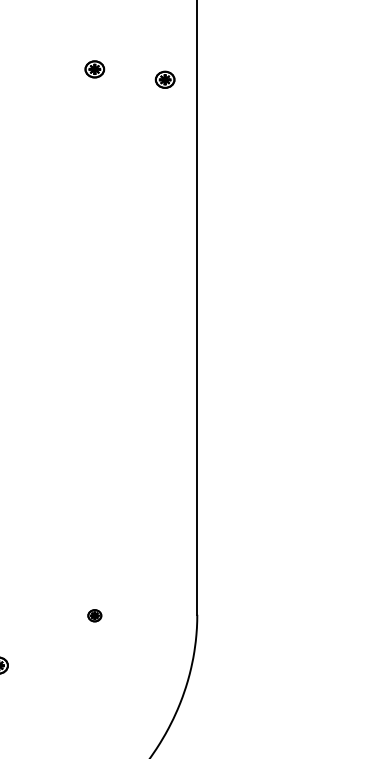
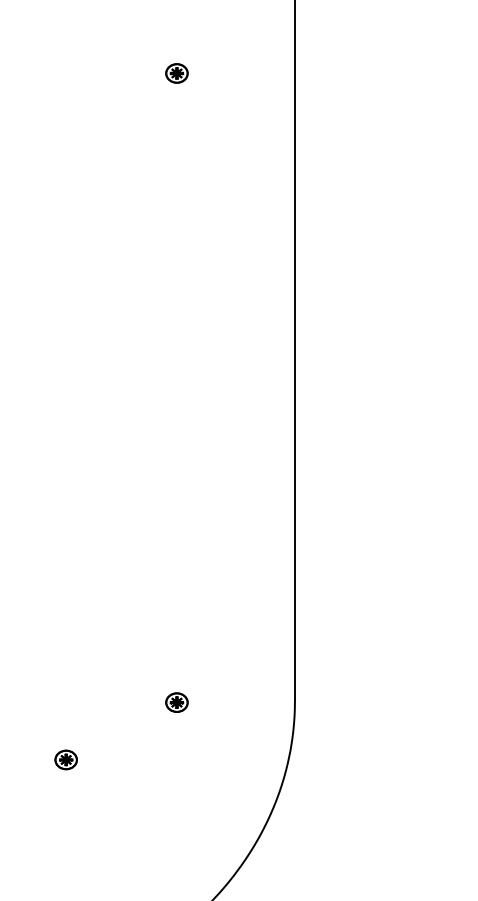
part: (164, 79) -> (257, 85), removed
part: (94, 615) -> (176, 702), size x1.43

